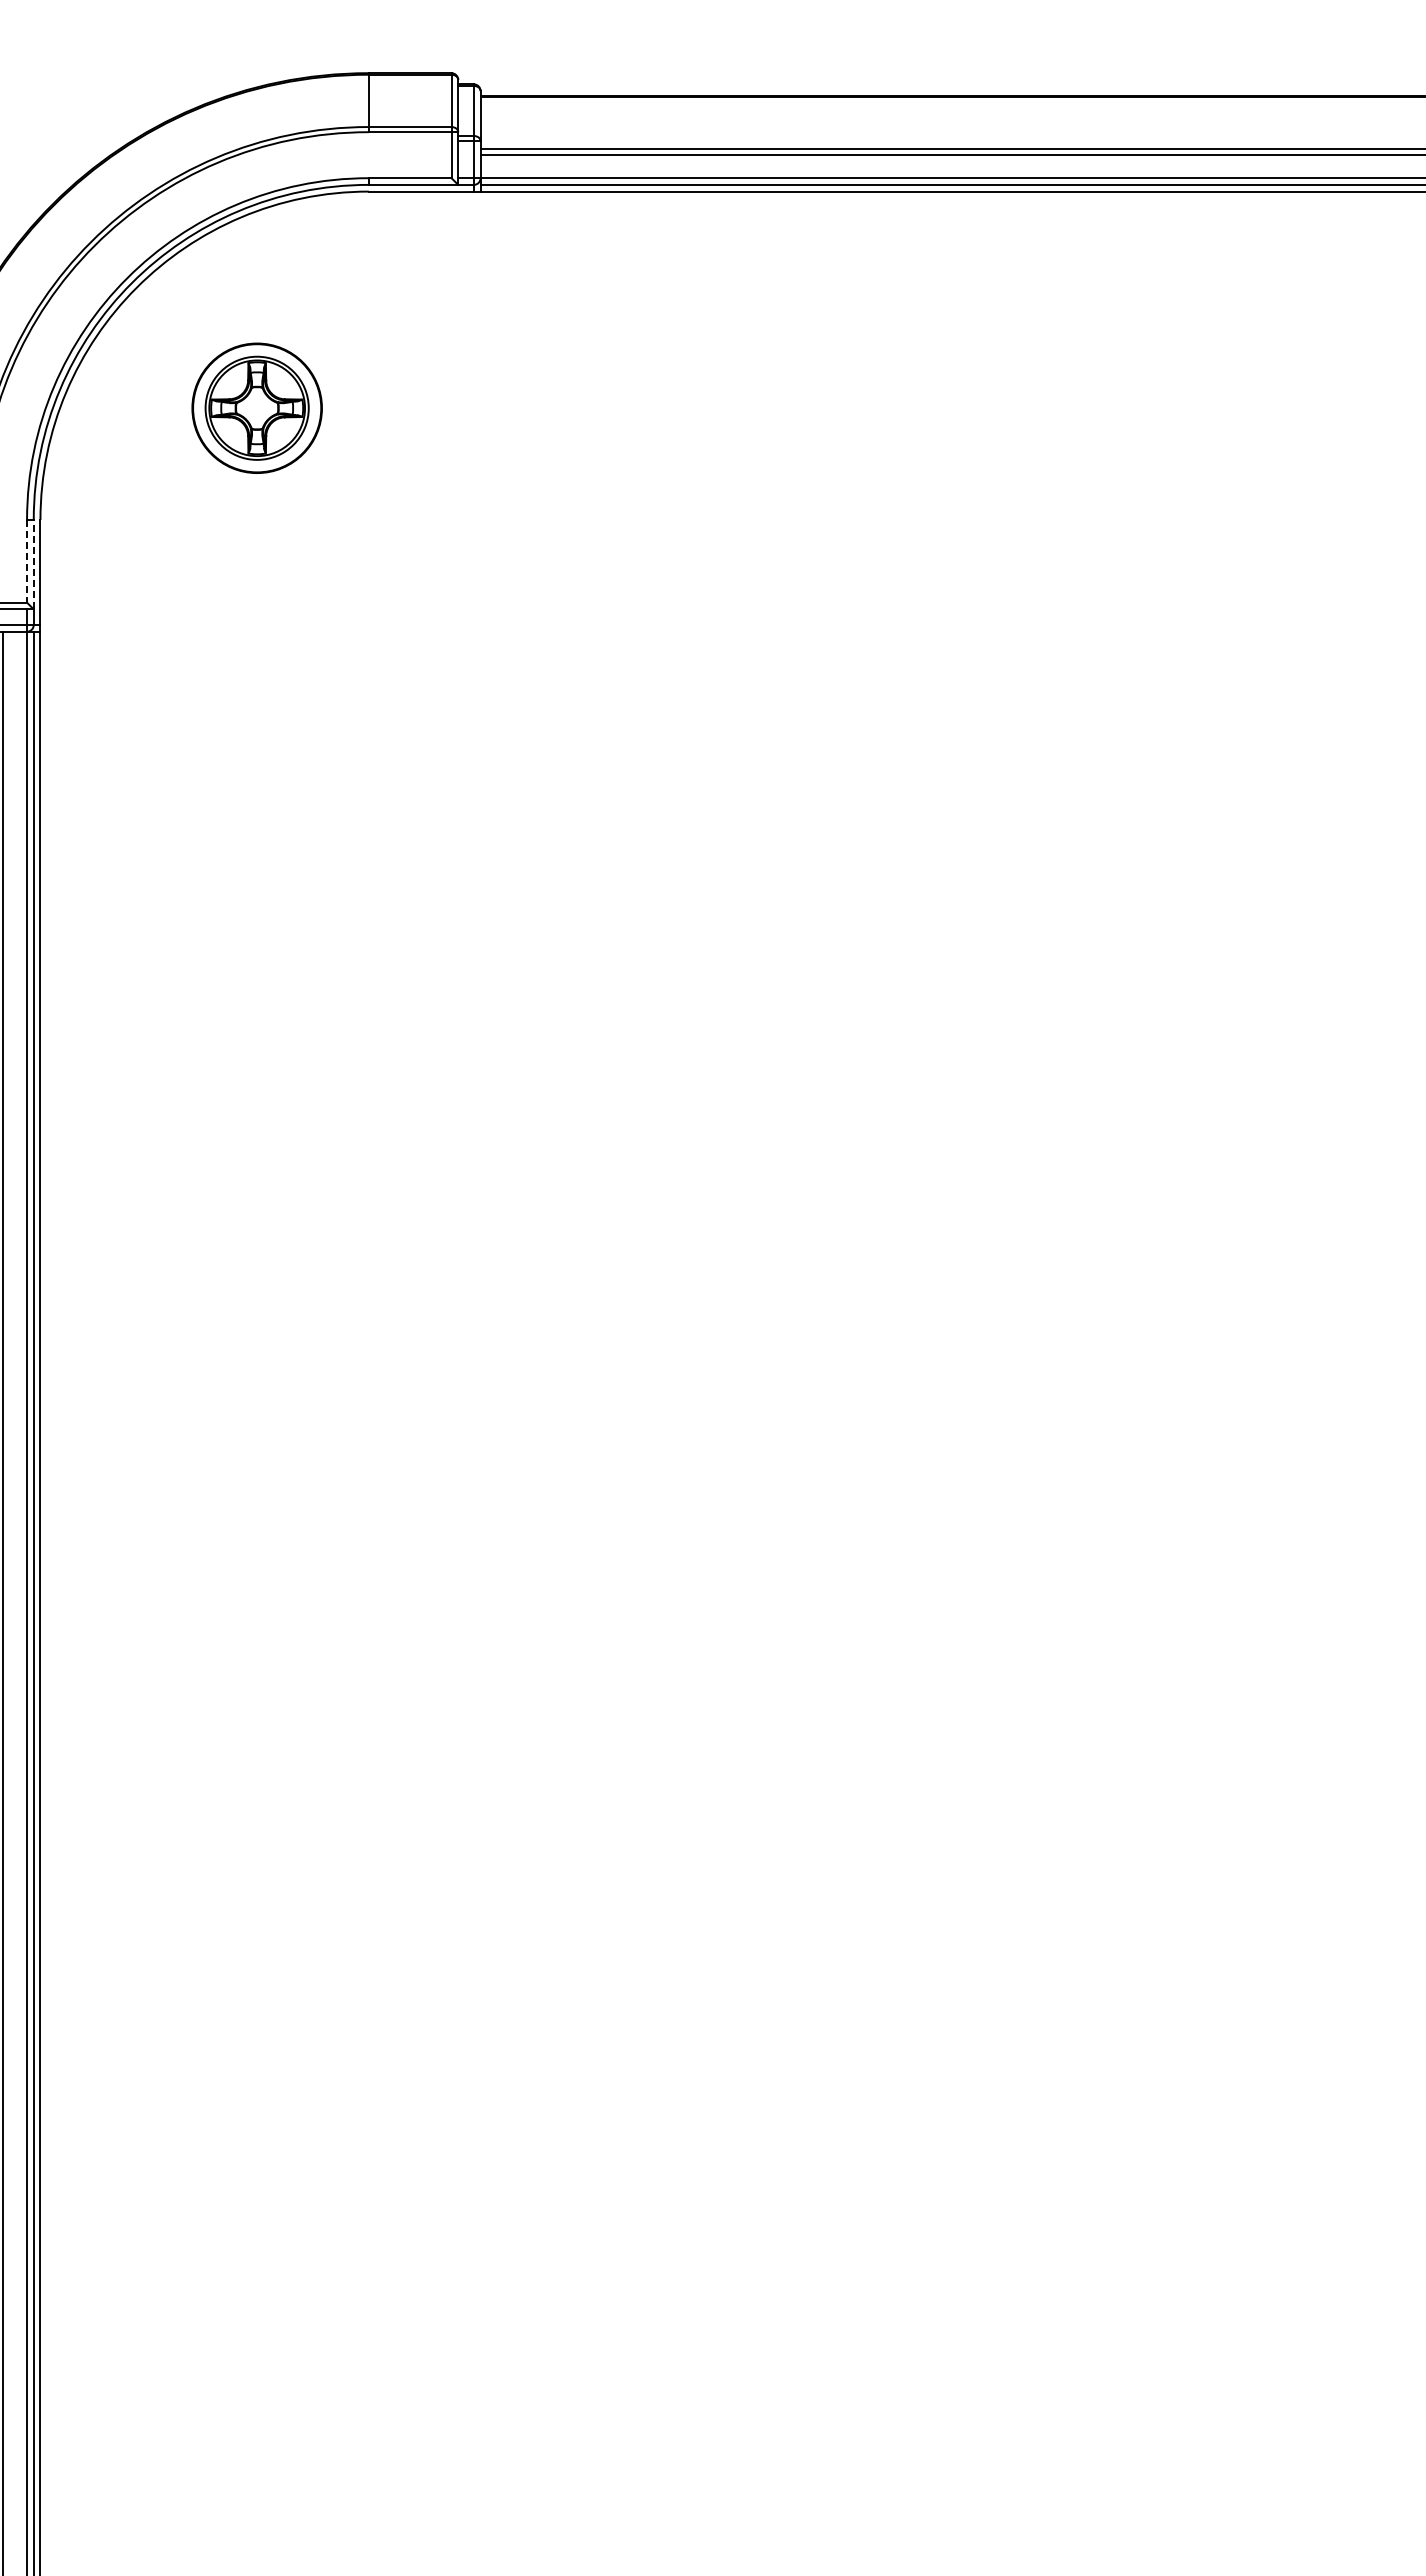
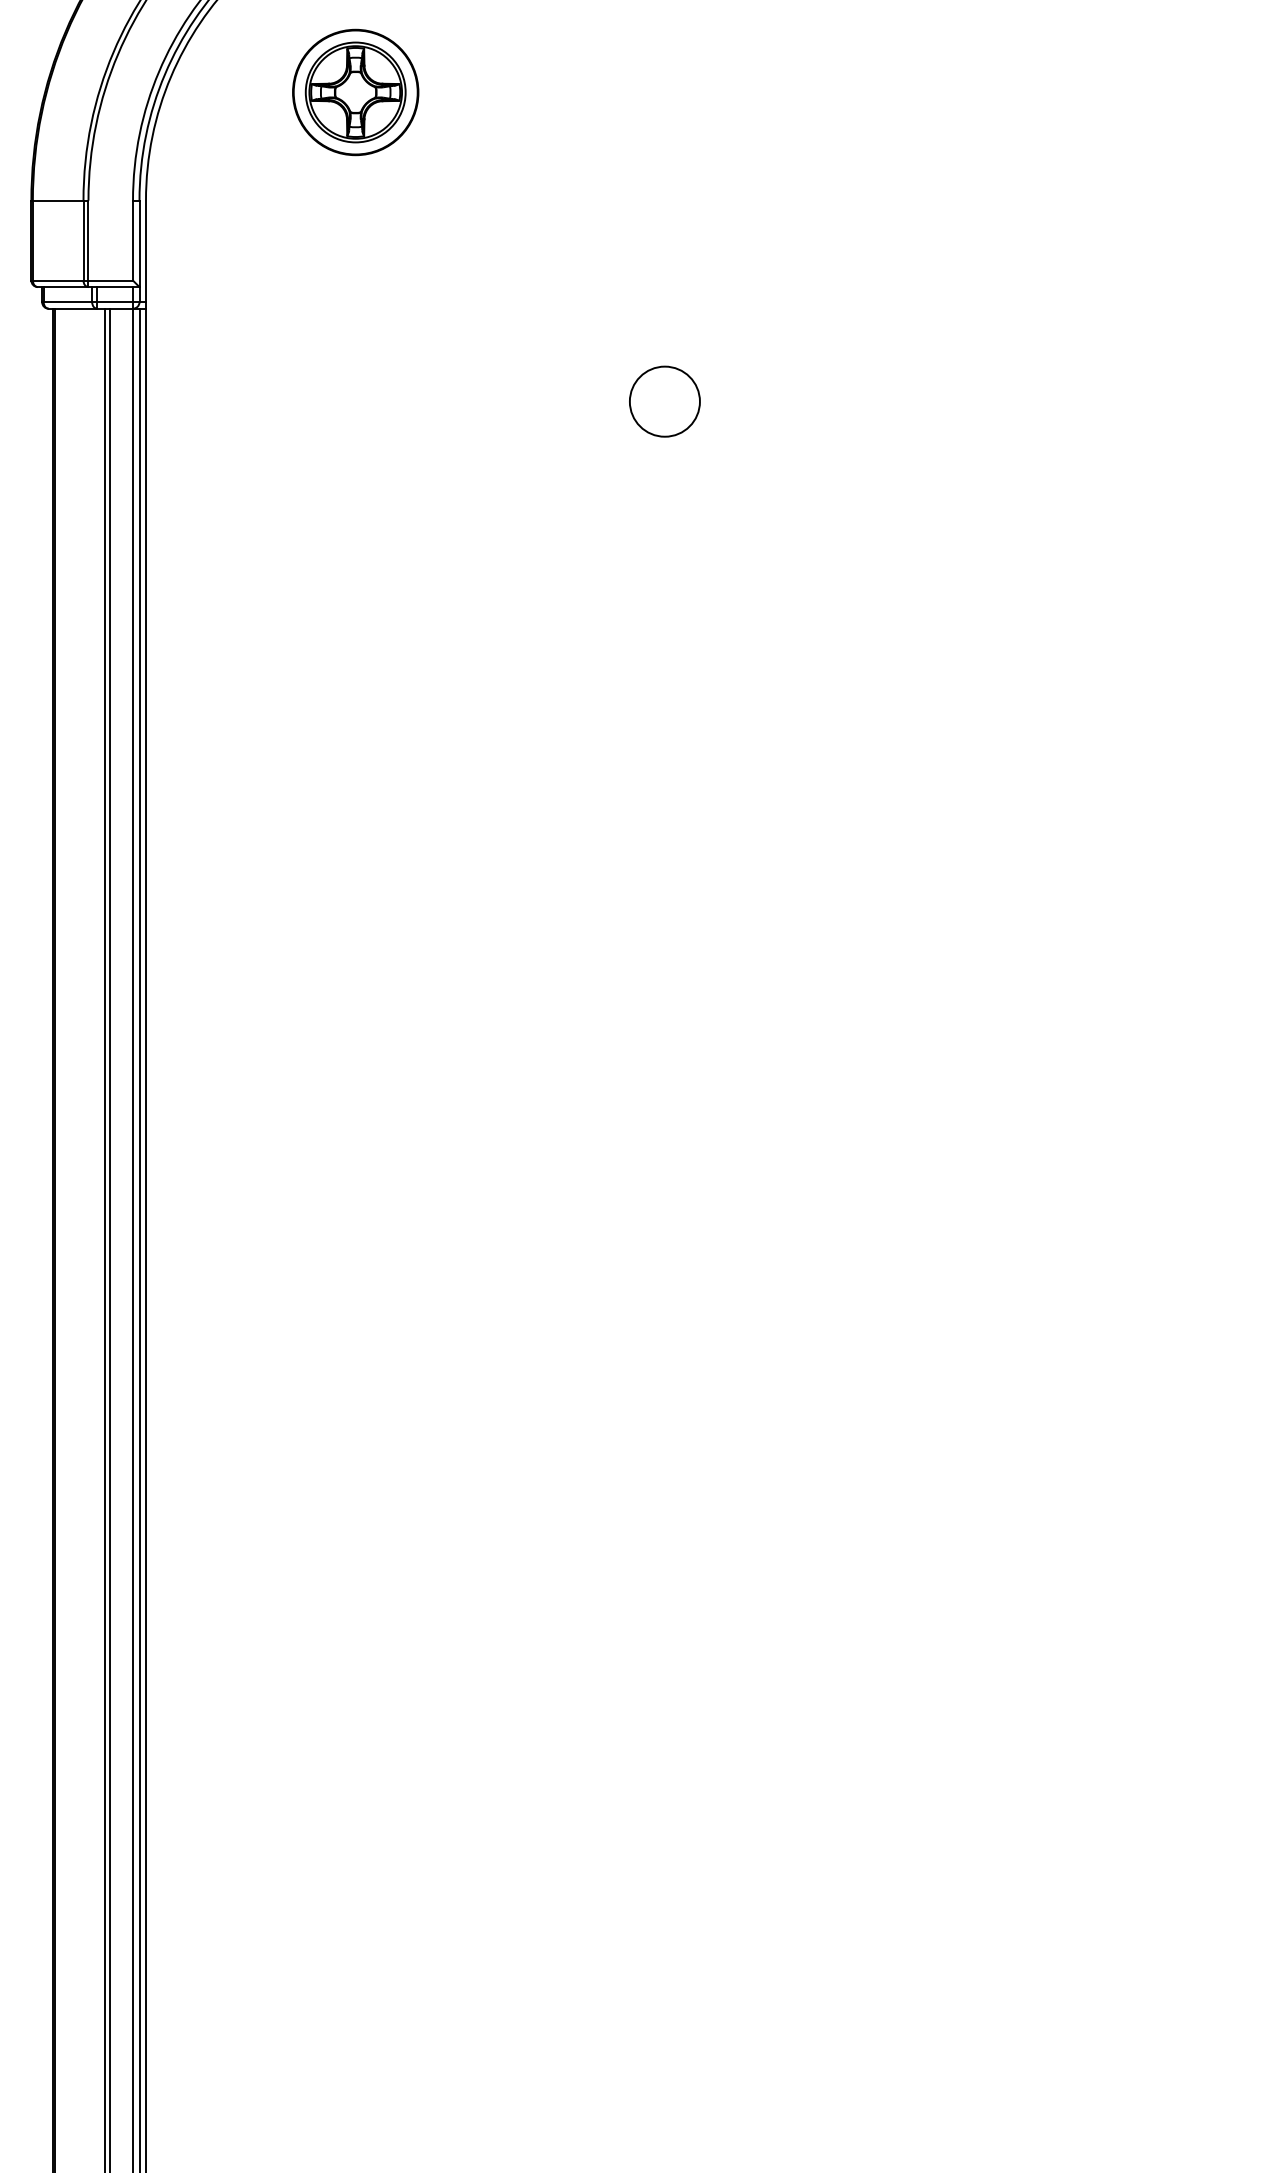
line: (27, 561) -> (133, 240), dashed -> solid
line: (33, 564) -> (139, 243), dashed -> solid
circle: (576, 727) -> (664, 401), added

